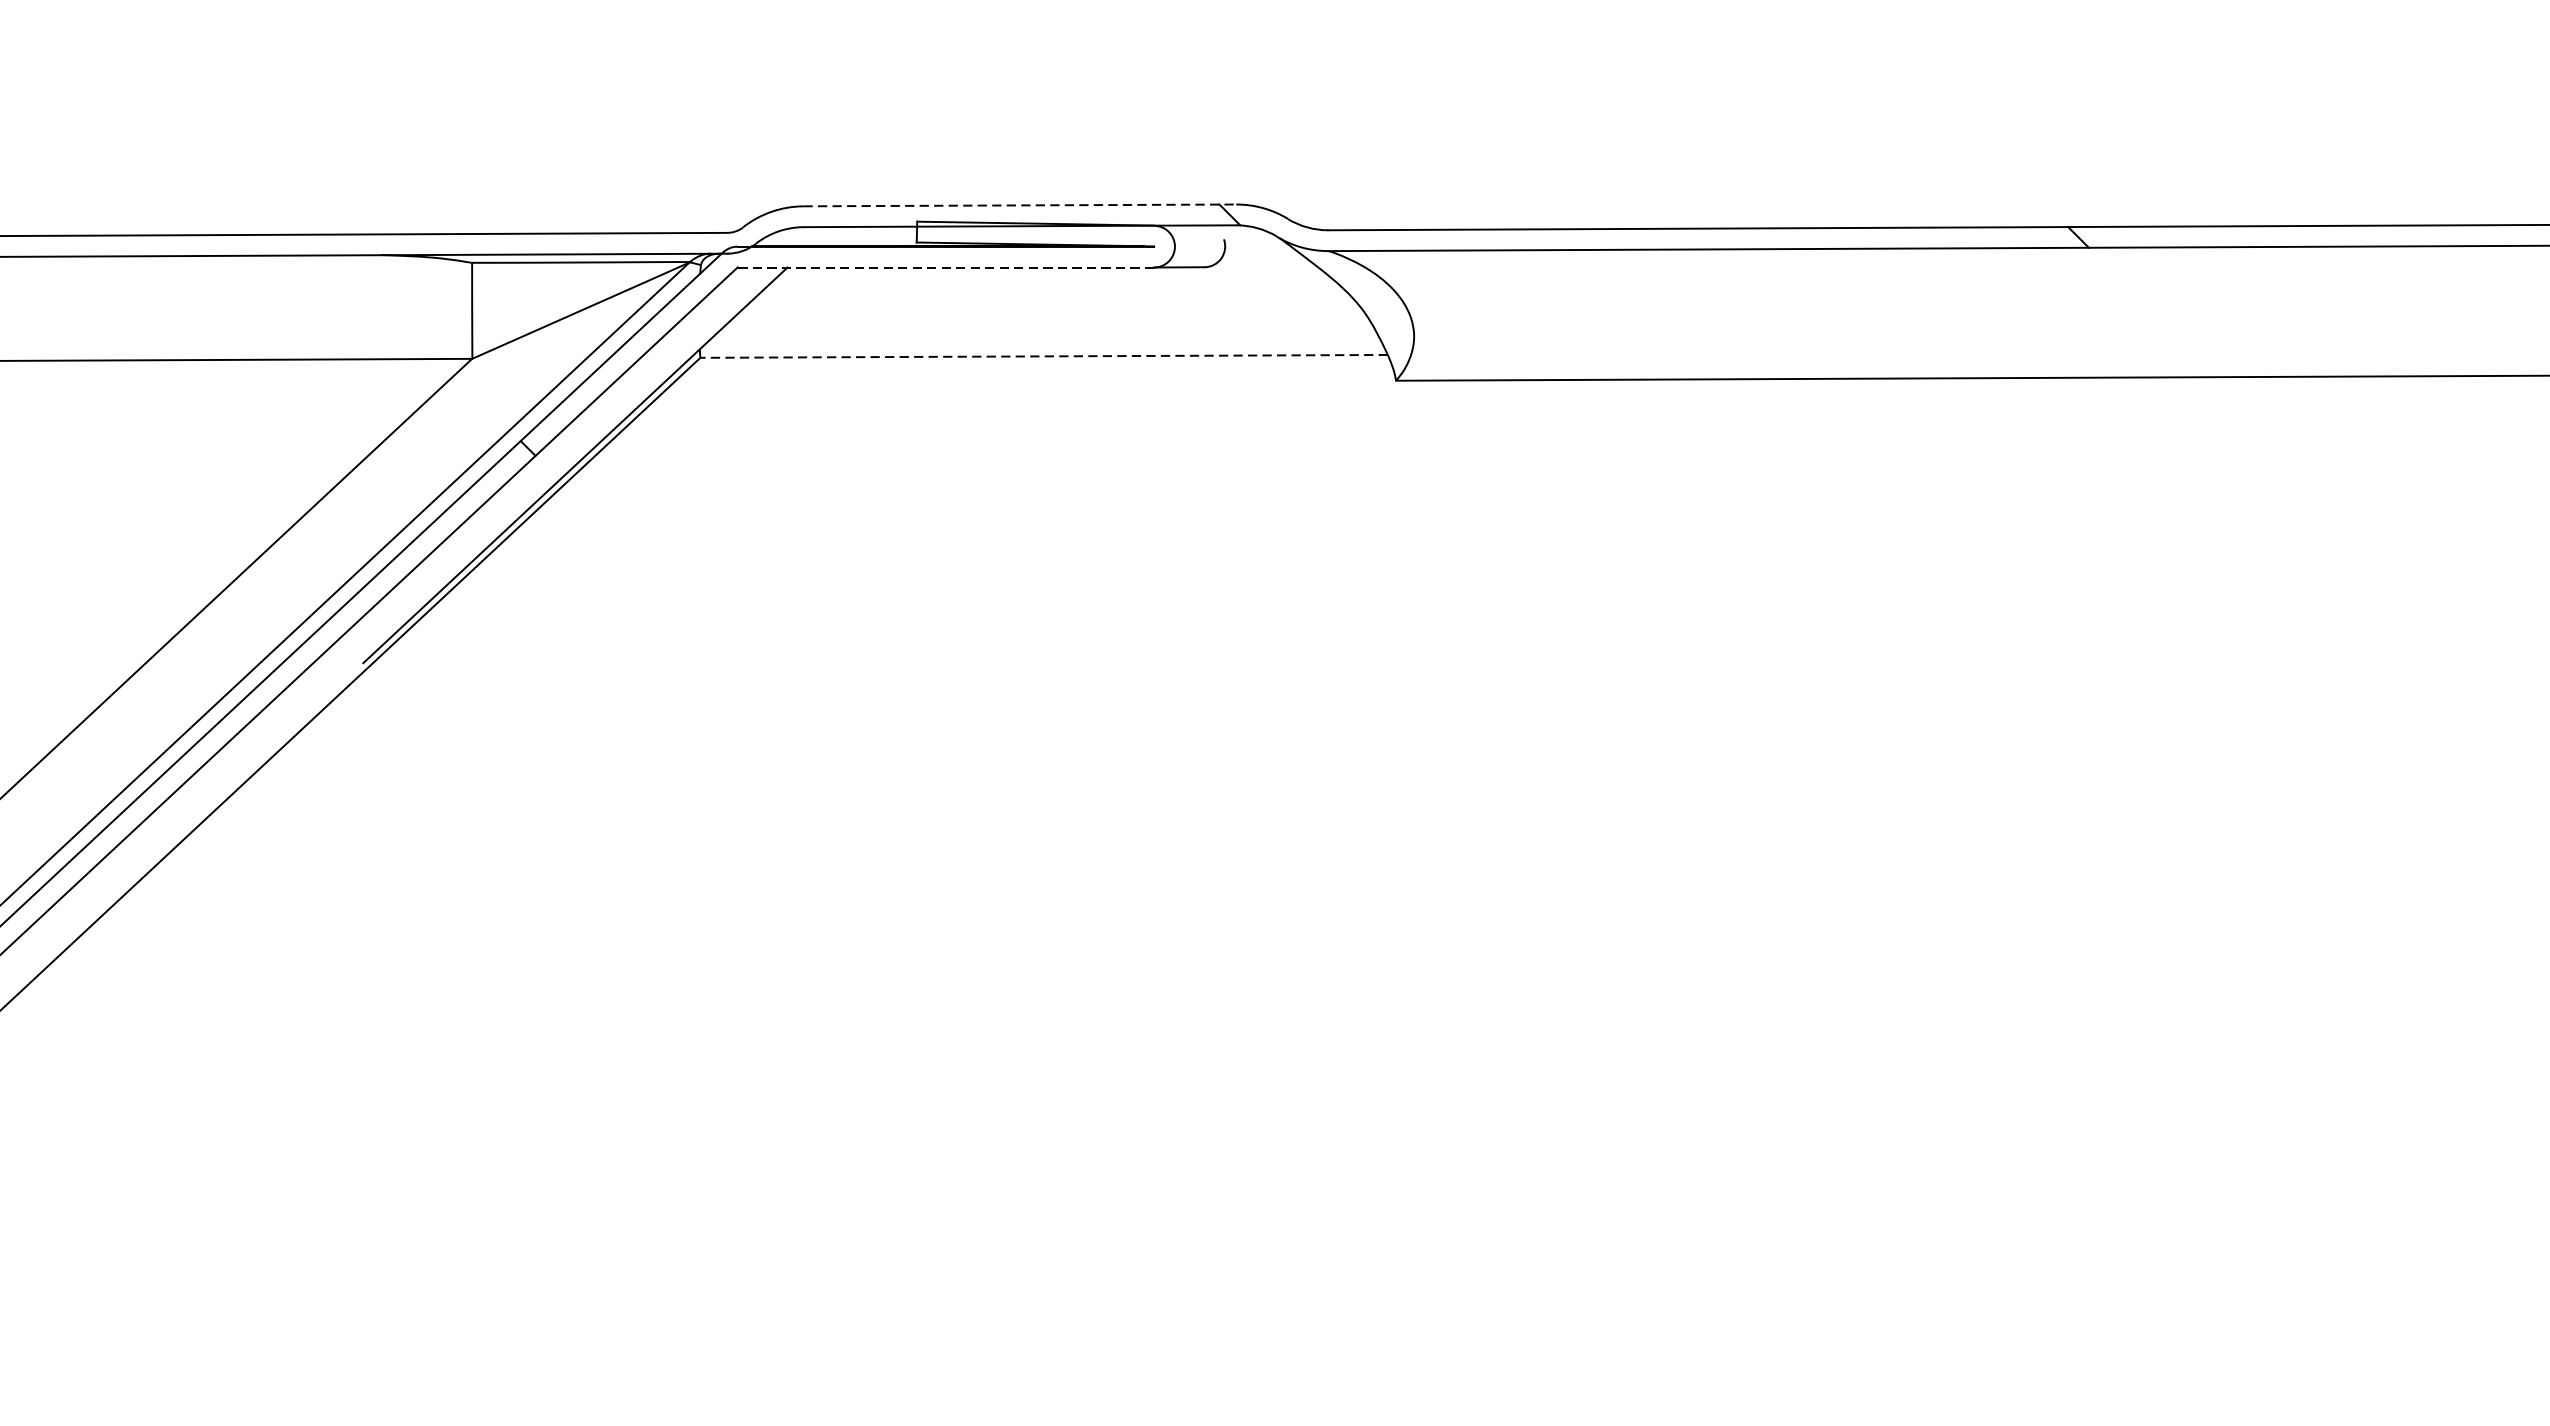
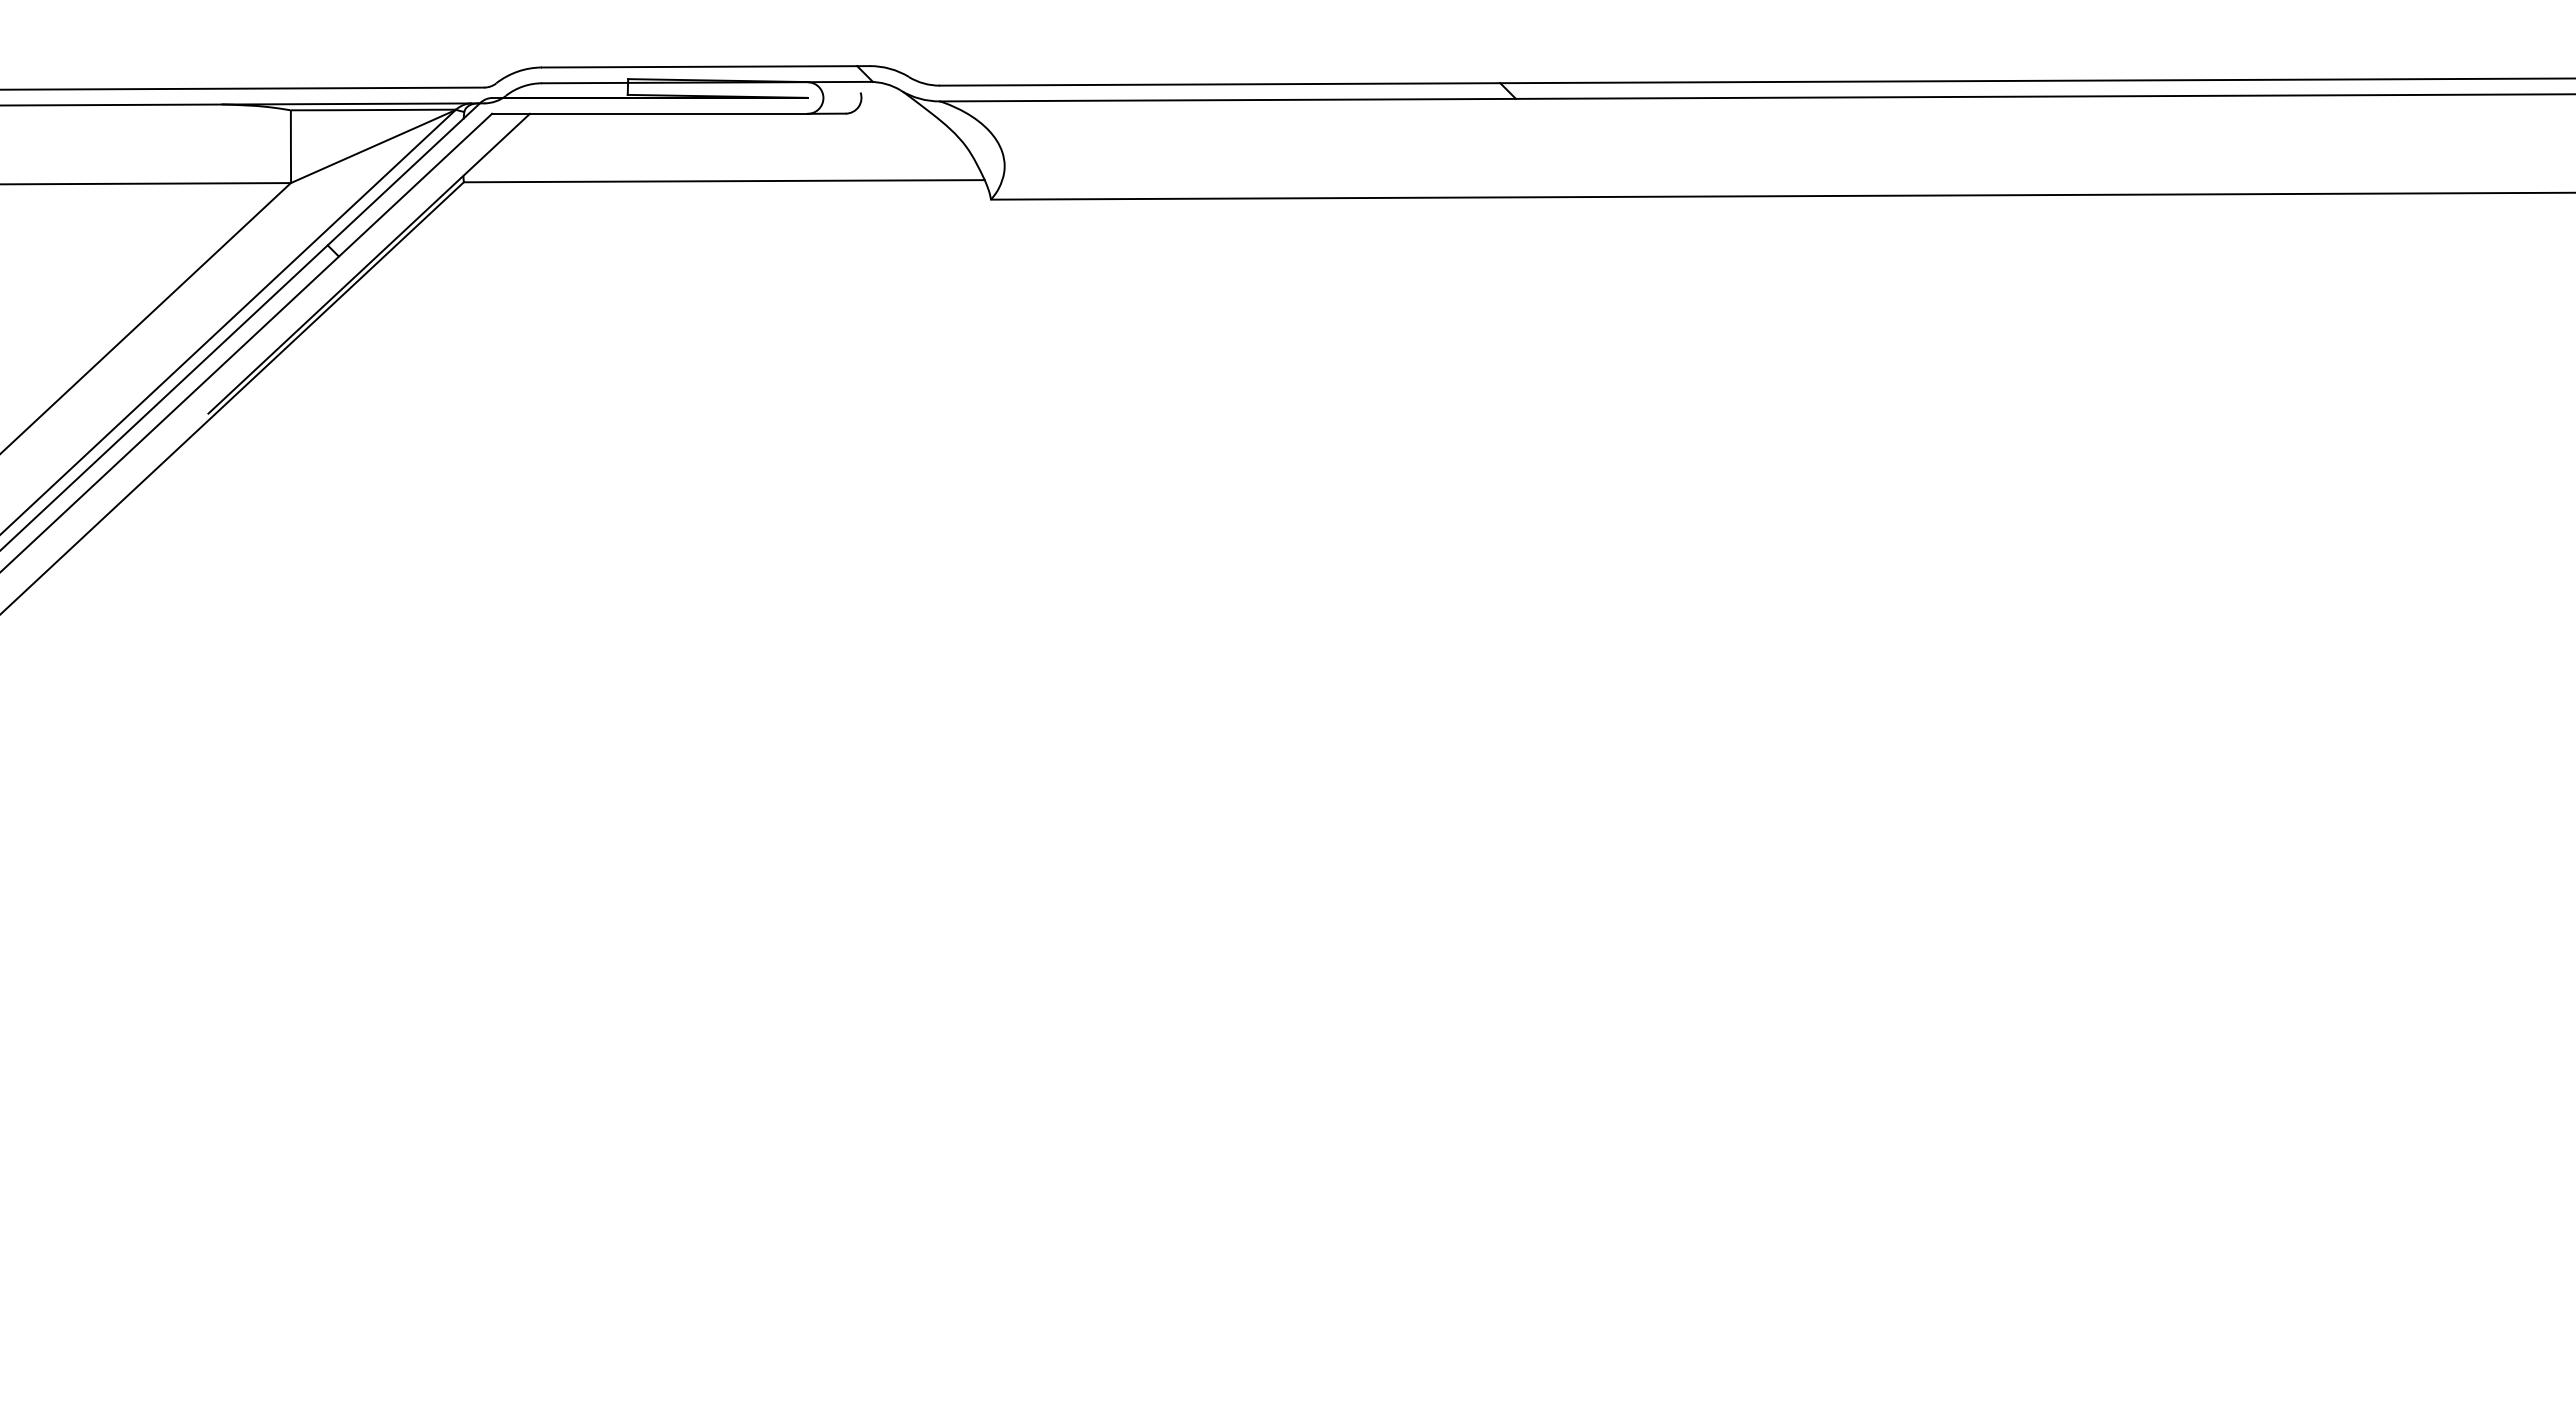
line: (1019, 205) -> (705, 66), dashed -> solid
line: (945, 267) -> (649, 113), dashed -> solid
line: (1043, 356) -> (723, 181), dashed -> solid

